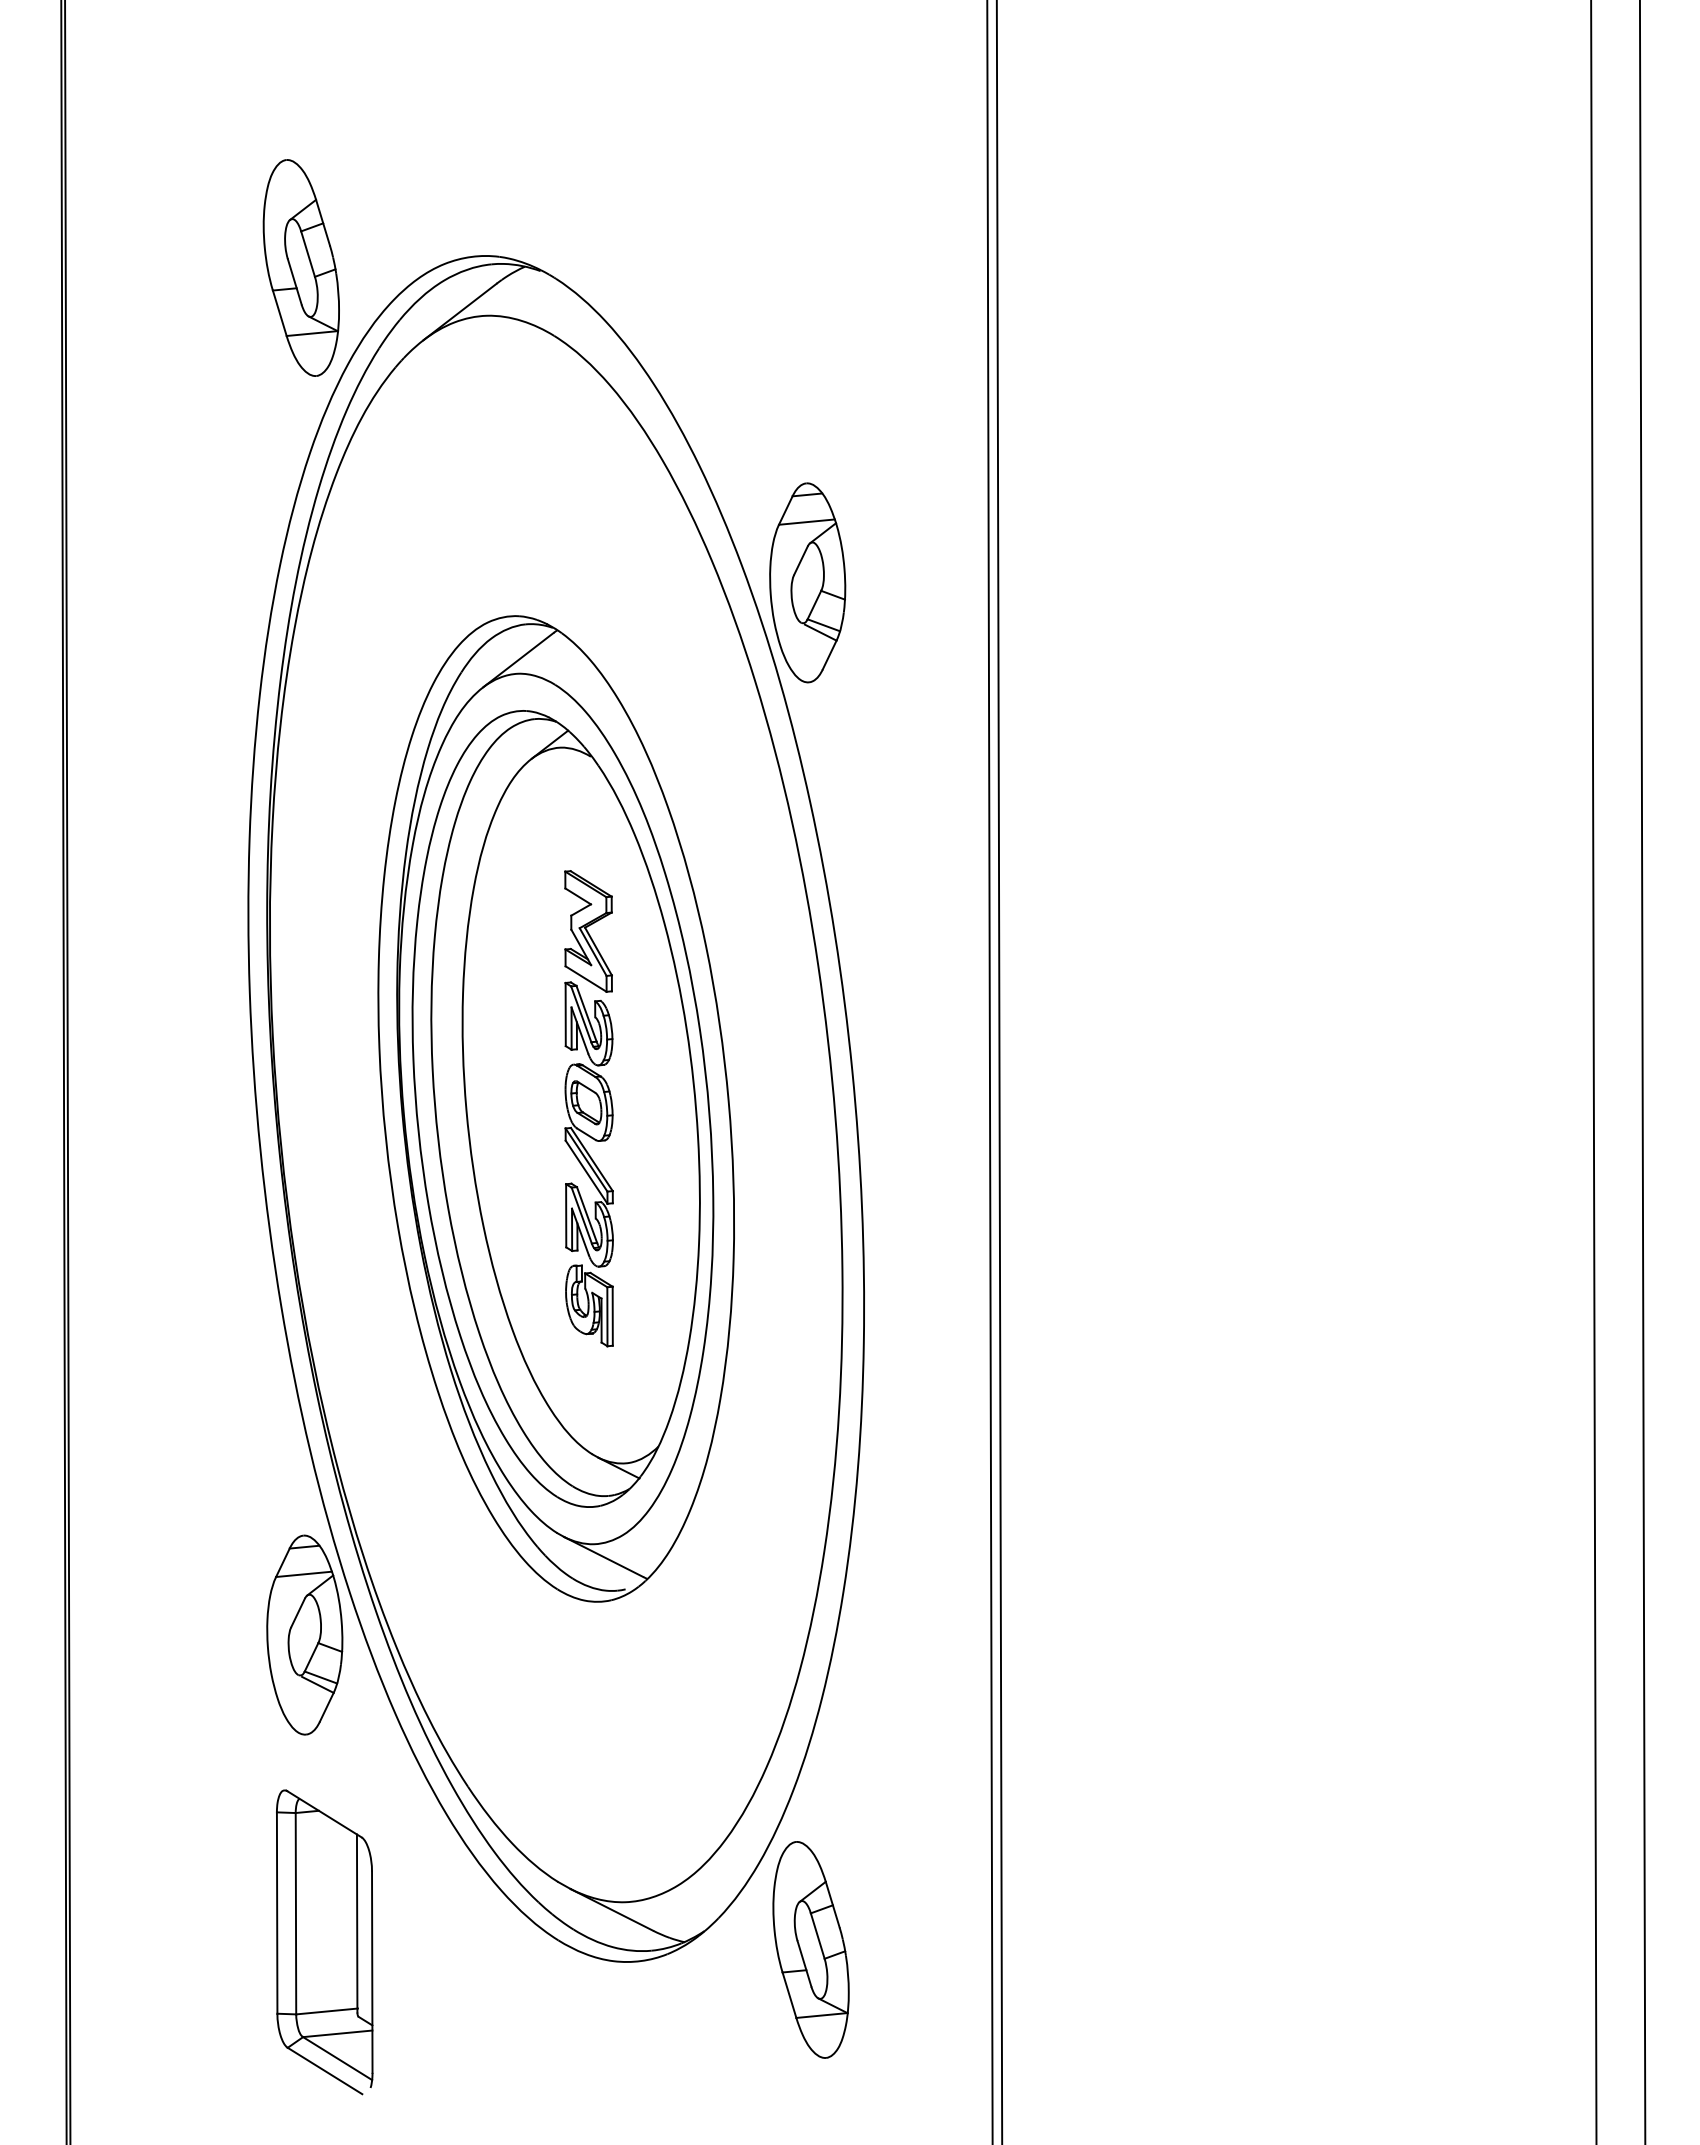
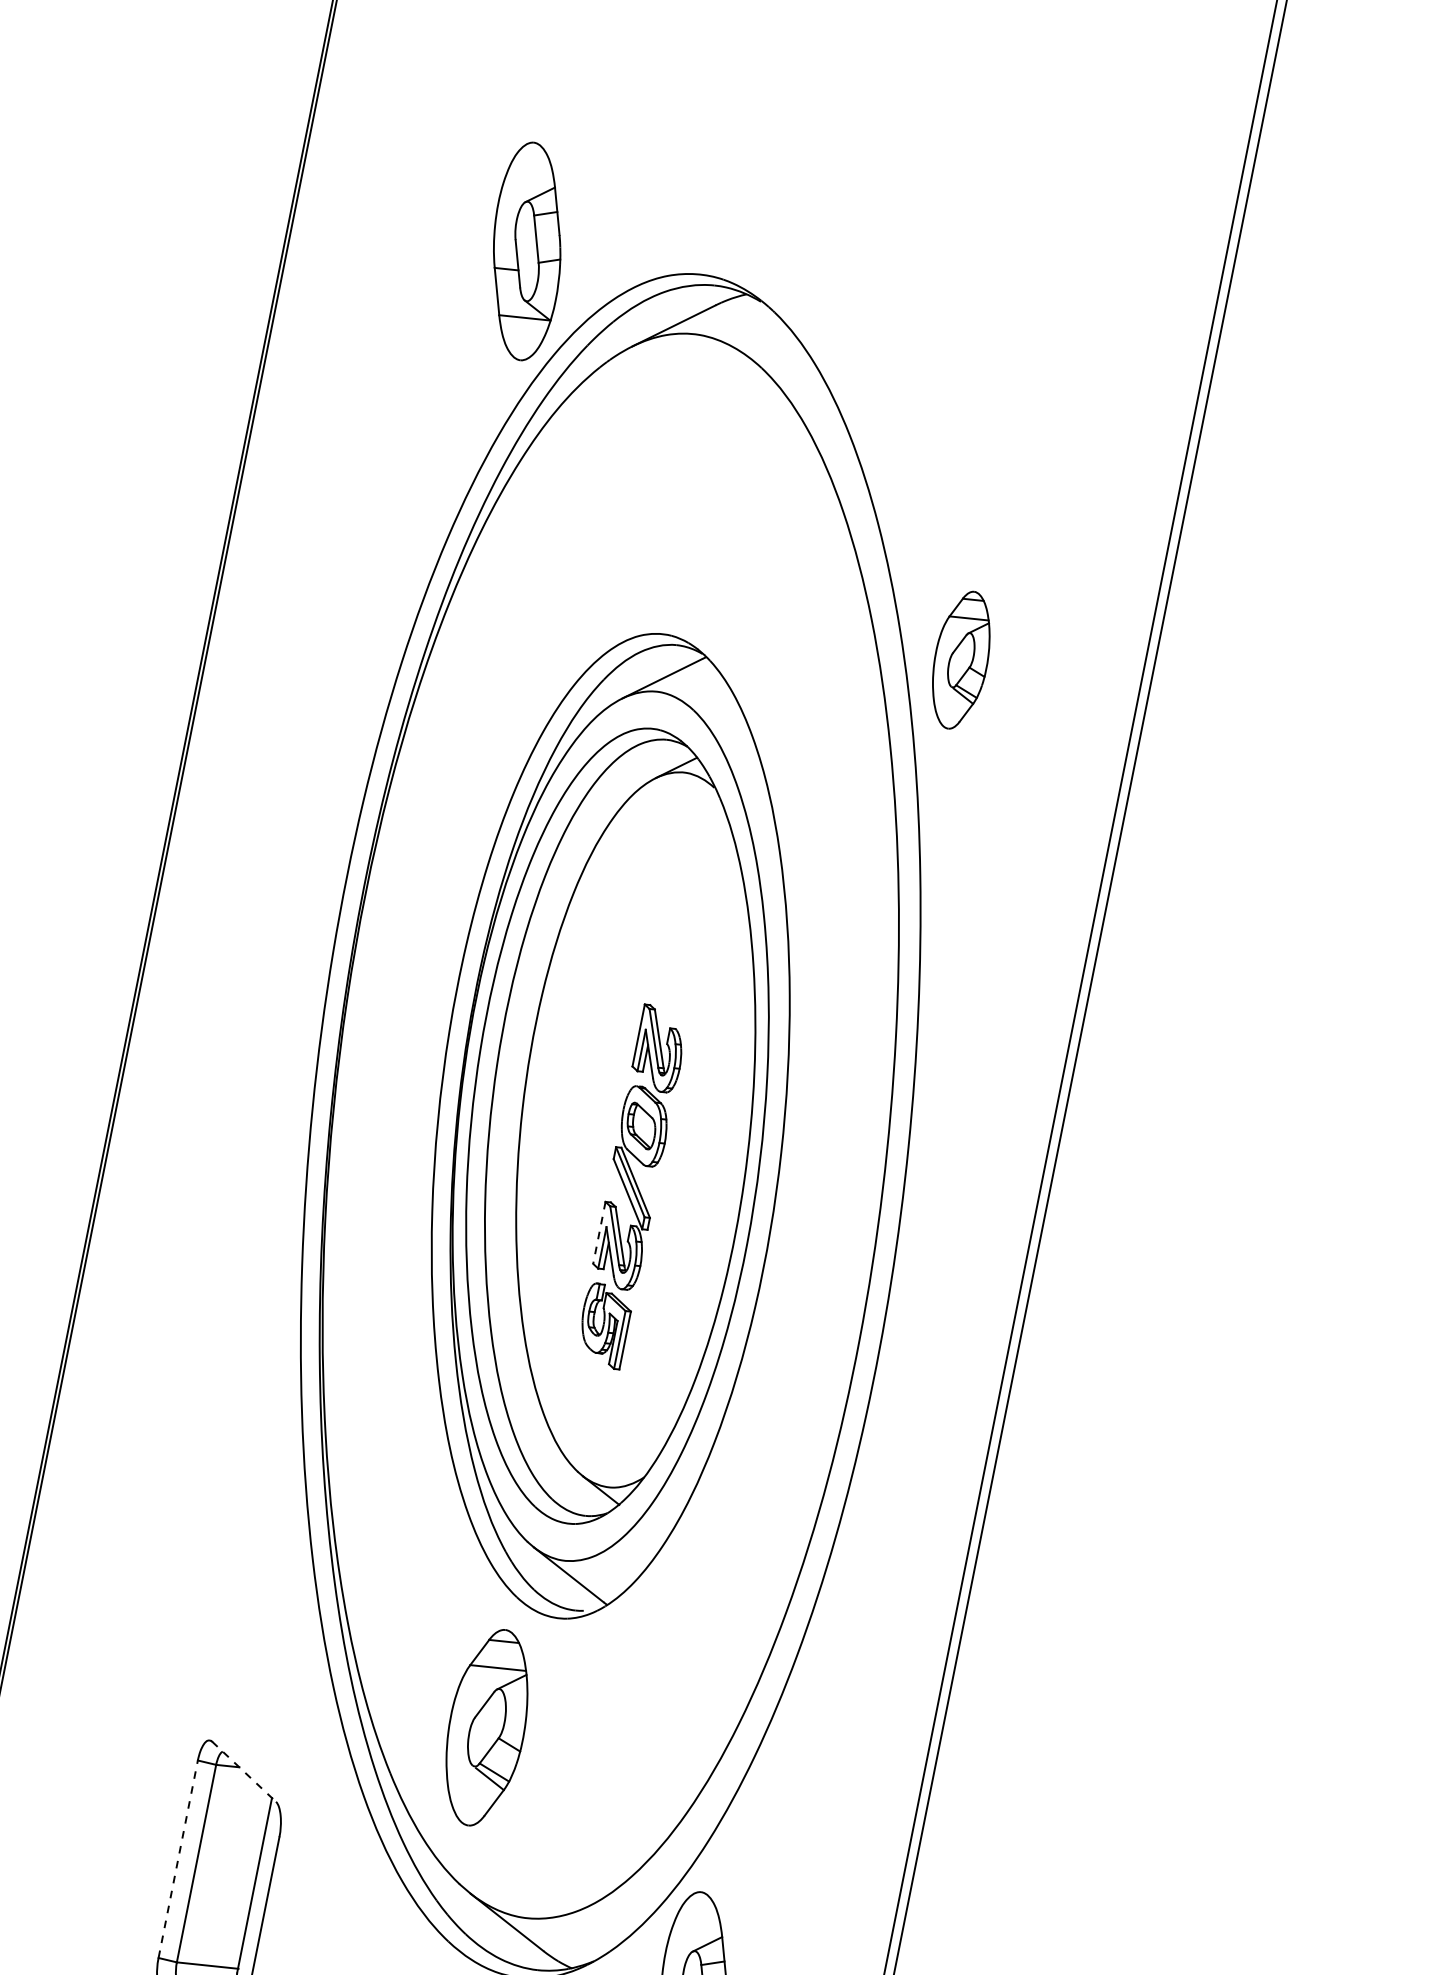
part: (807, 582) -> (961, 659), size x0.7
part: (588, 931) -> (677, 958), removed
line: (566, 1215) -> (599, 1232), solid -> dashed
part: (304, 1634) -> (486, 1727), moved
line: (324, 1814) -> (244, 1772), solid -> dashed
line: (277, 1913) -> (178, 1859), solid -> dashed

